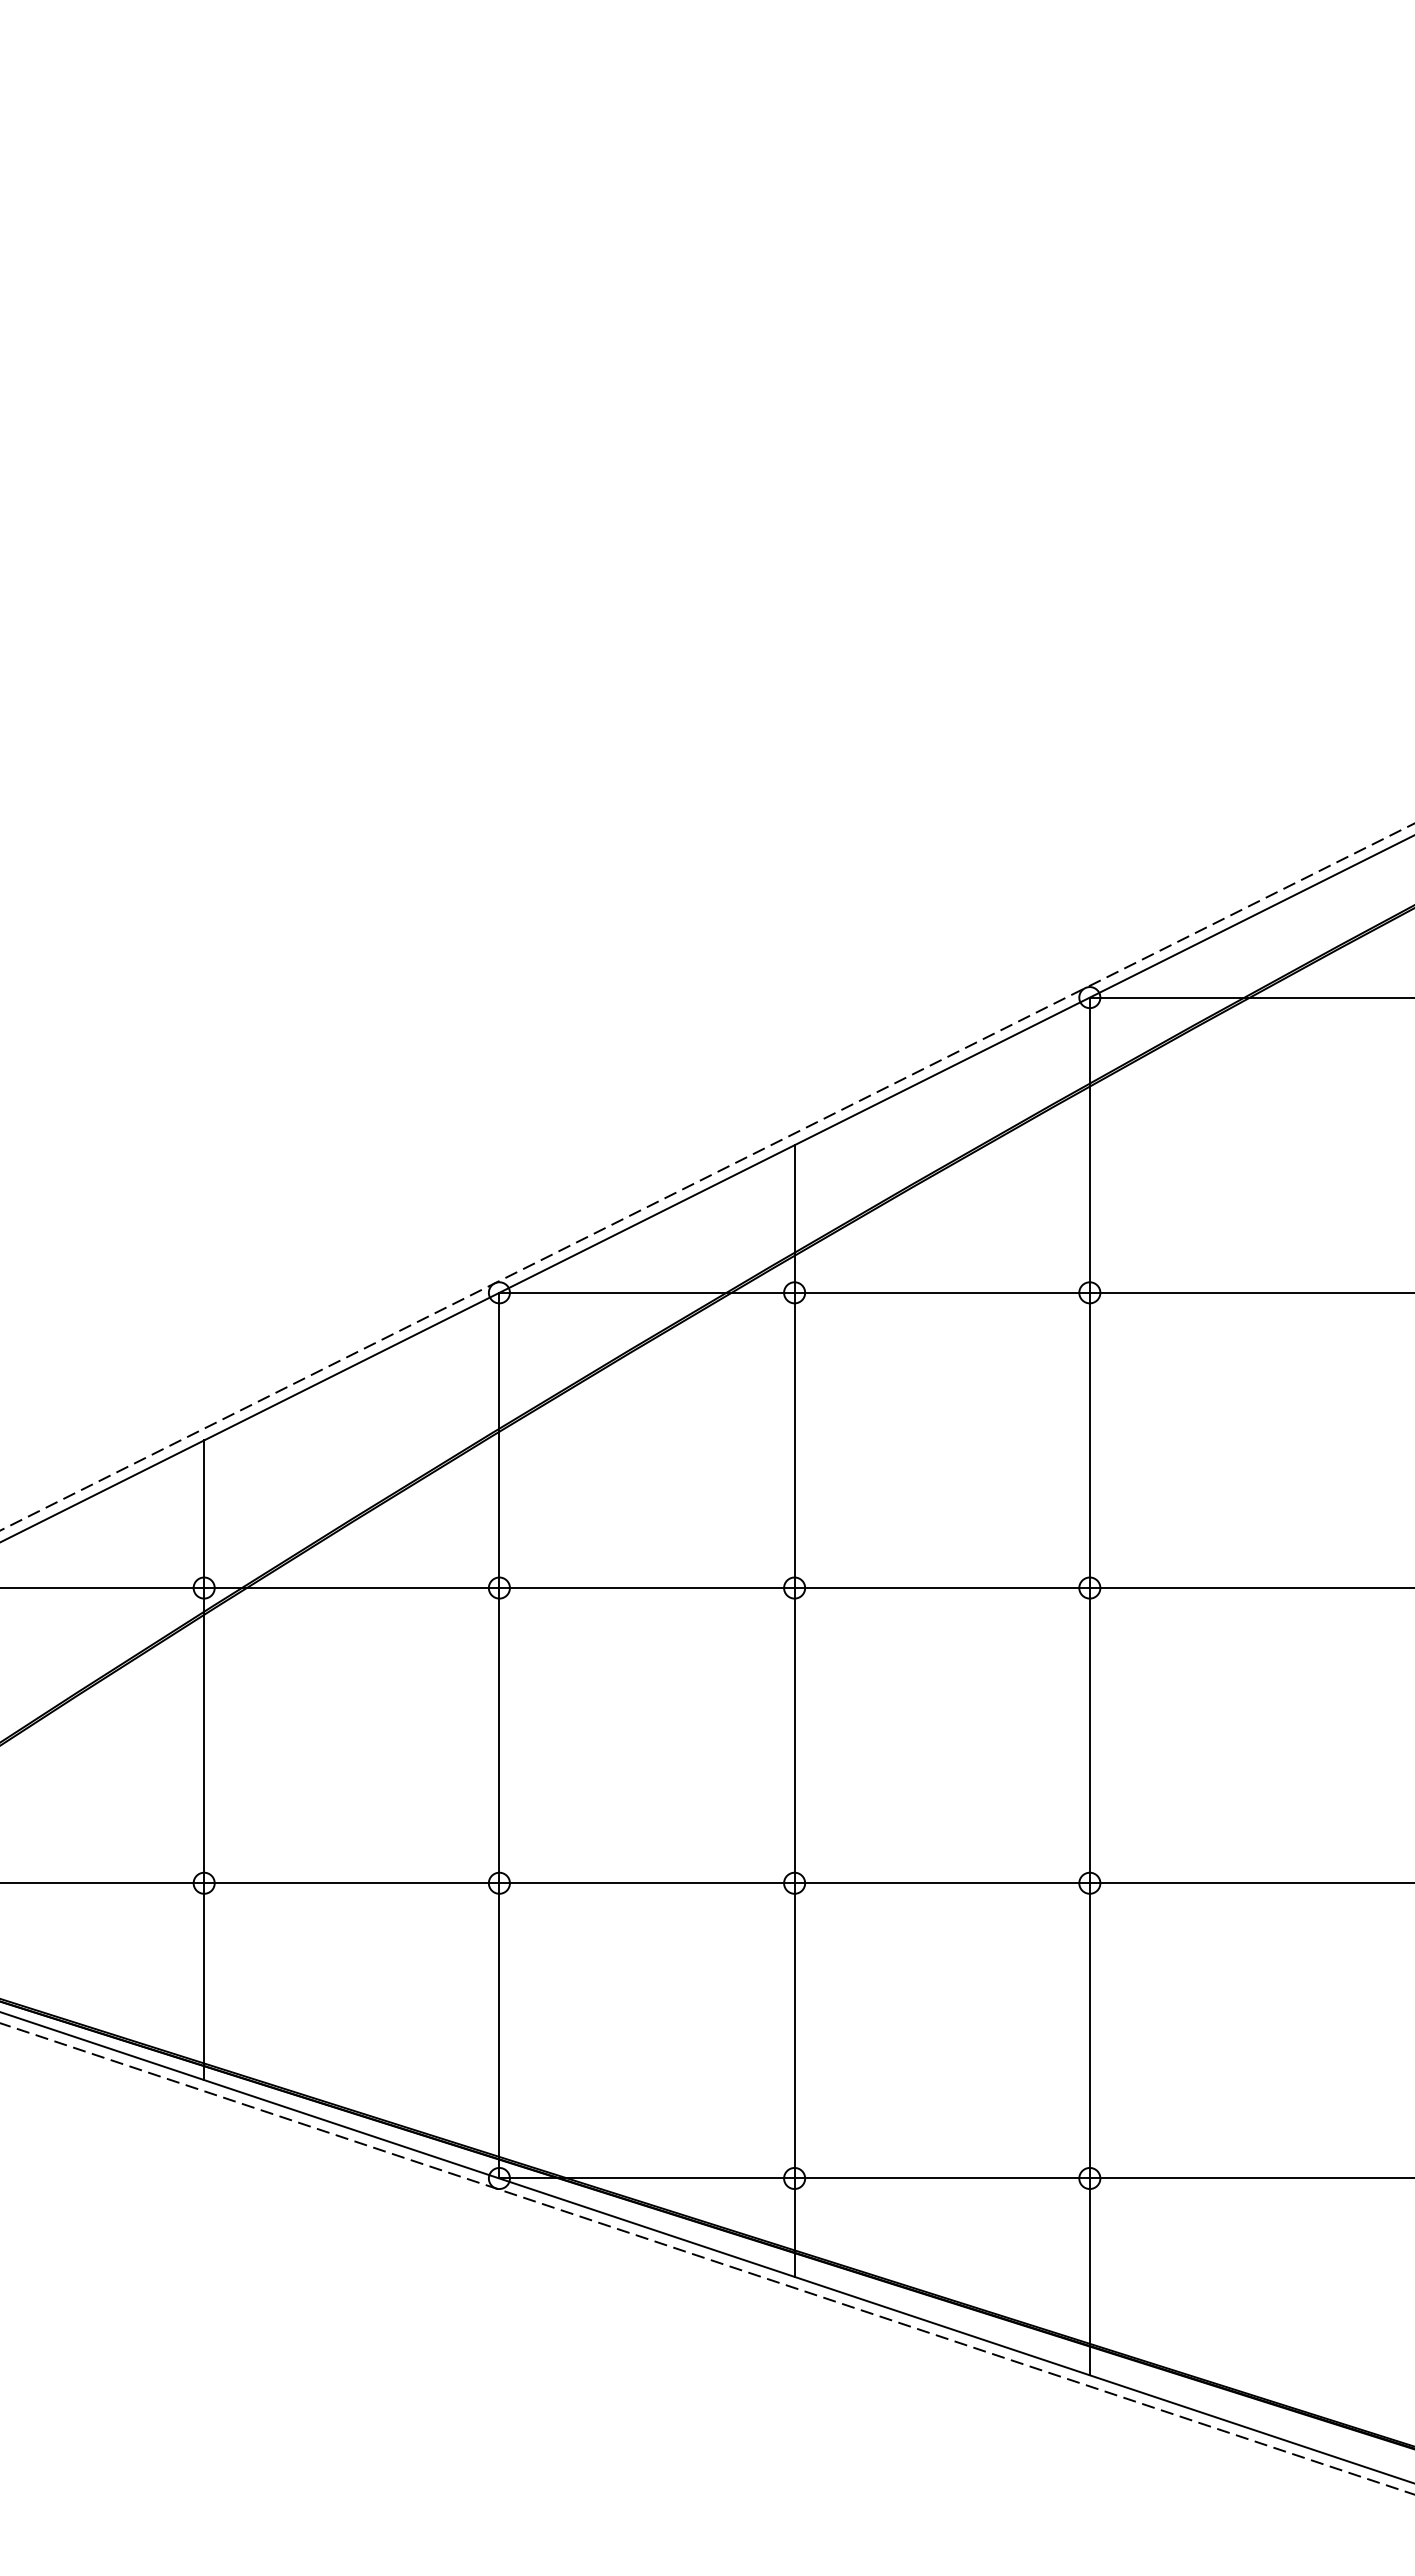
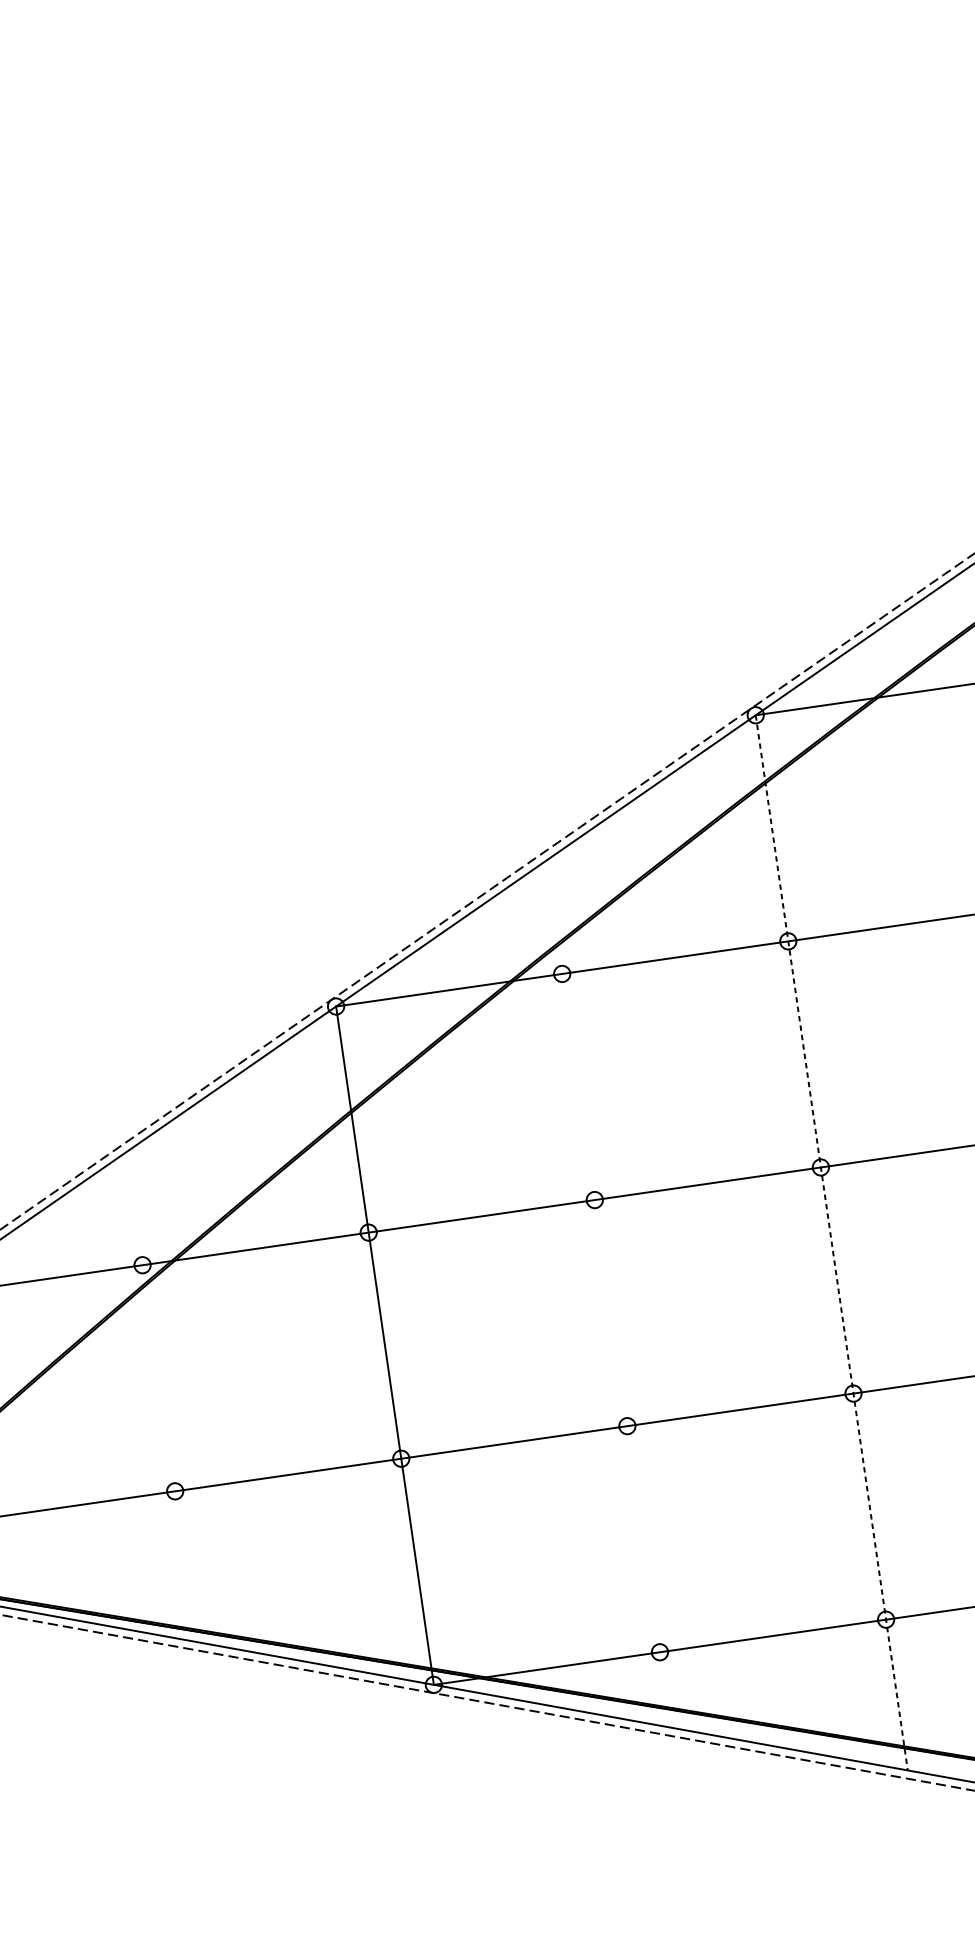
line: (1089, 1686) -> (831, 1242), solid -> dashed
line: (794, 1710) -> (608, 1293), removed
line: (204, 1760) -> (161, 1397), removed

